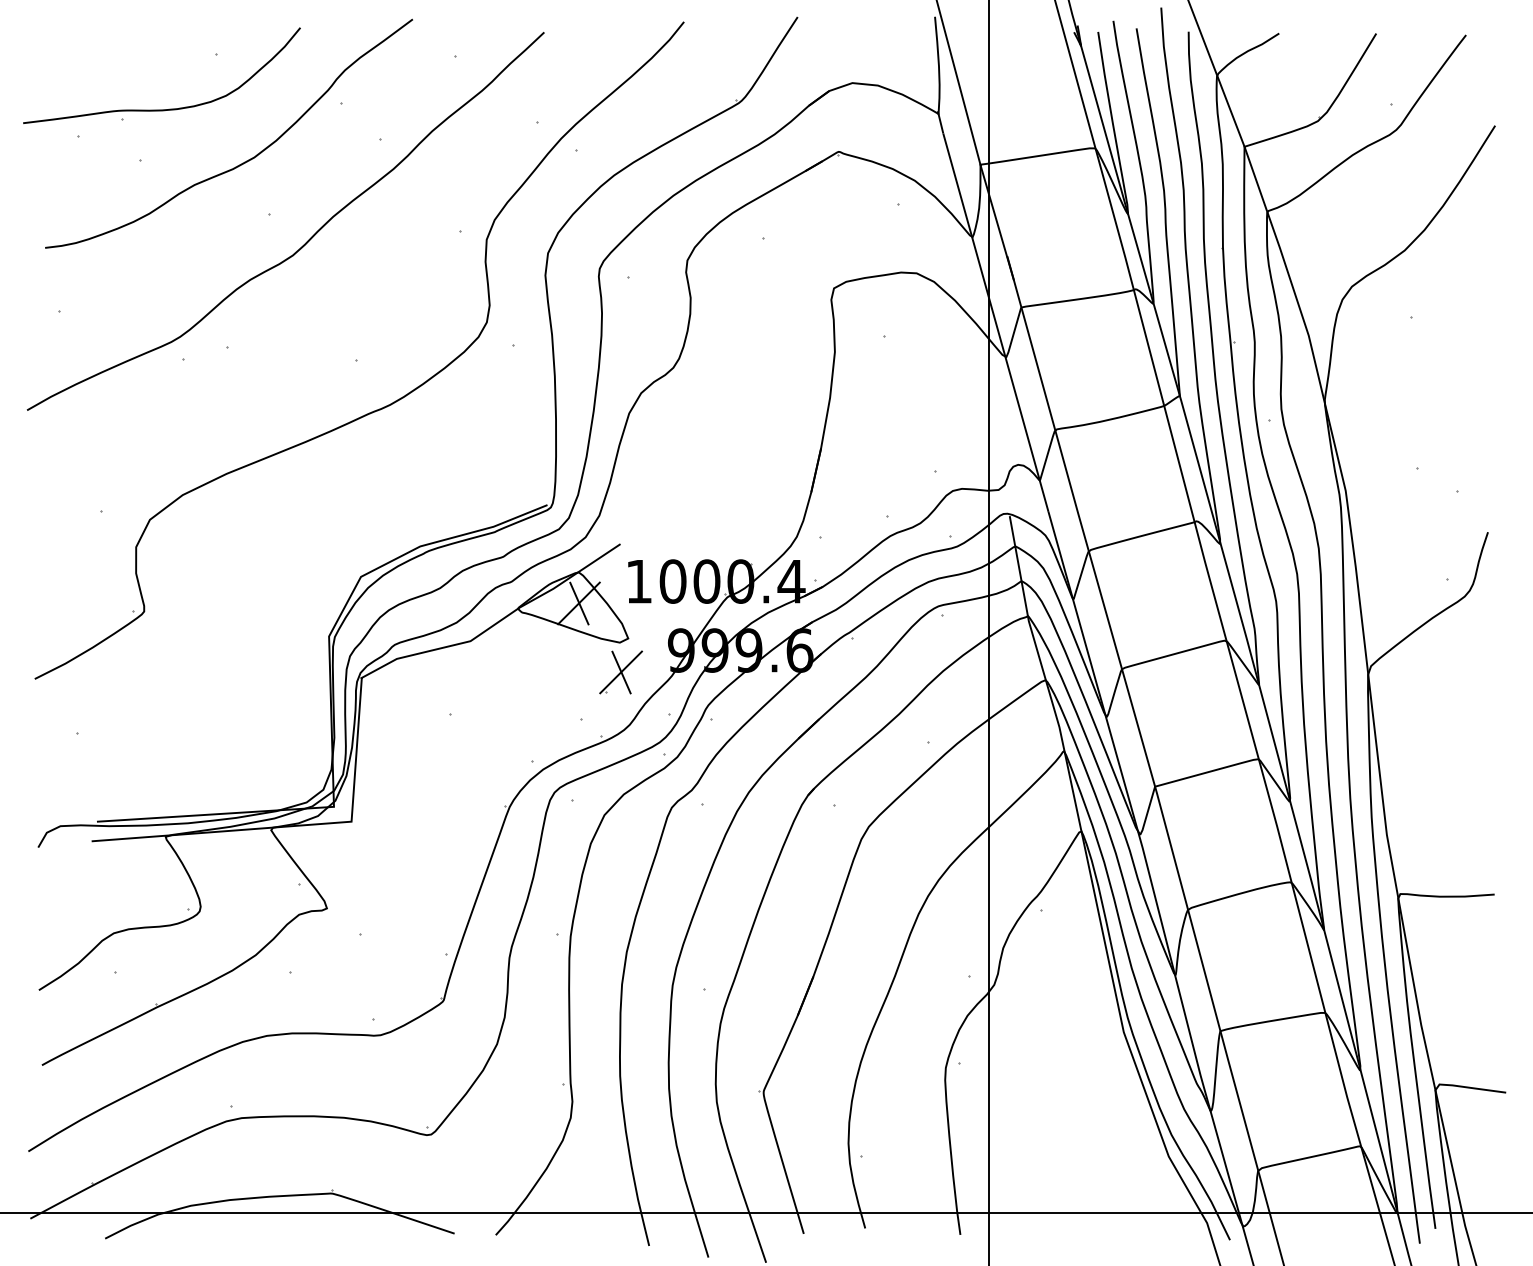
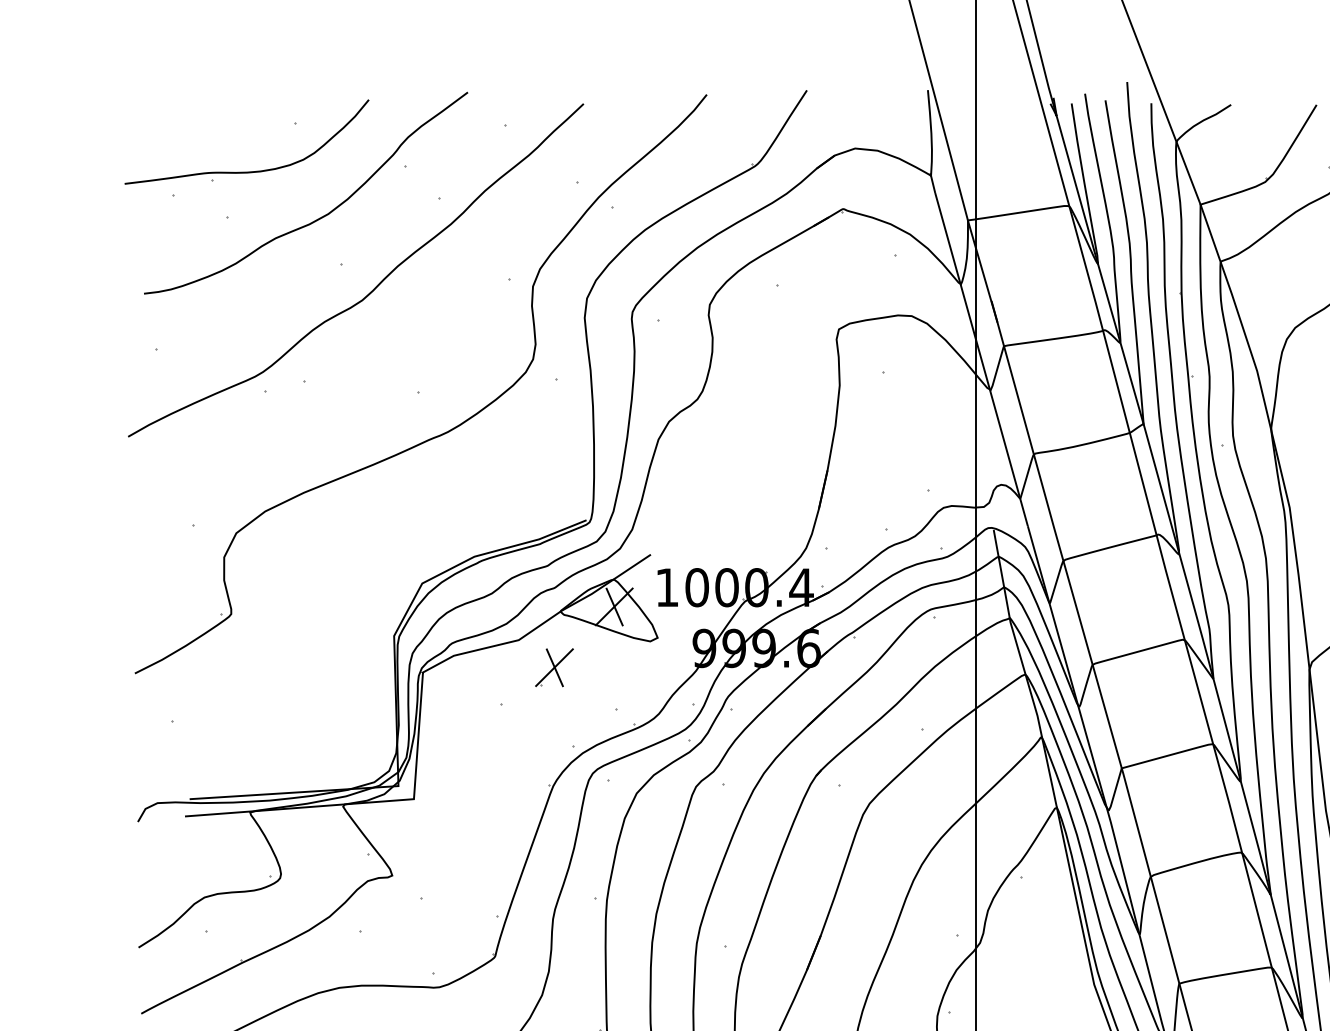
part: (620, 672) -> (553, 667), moved

